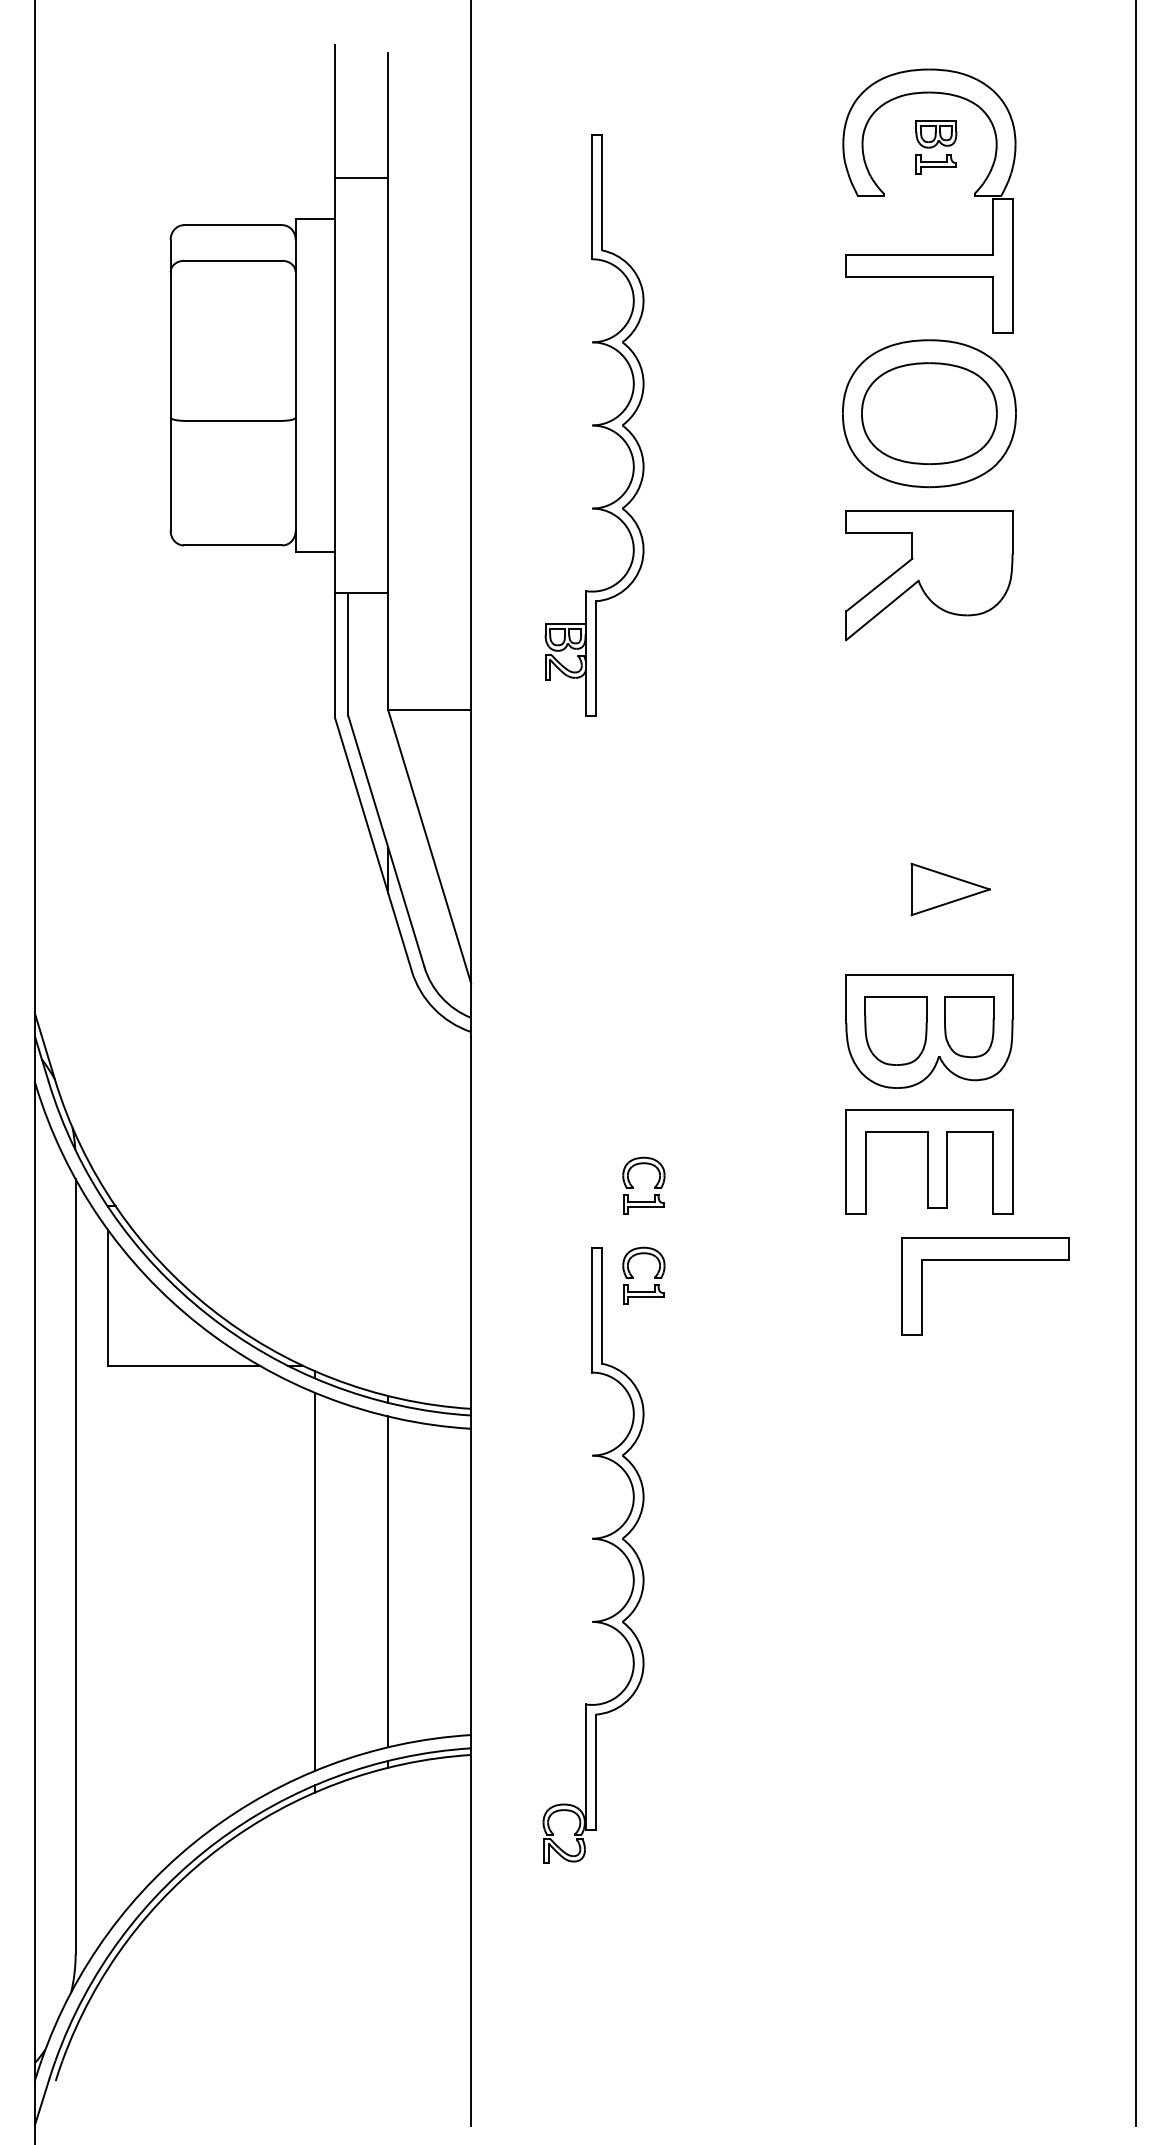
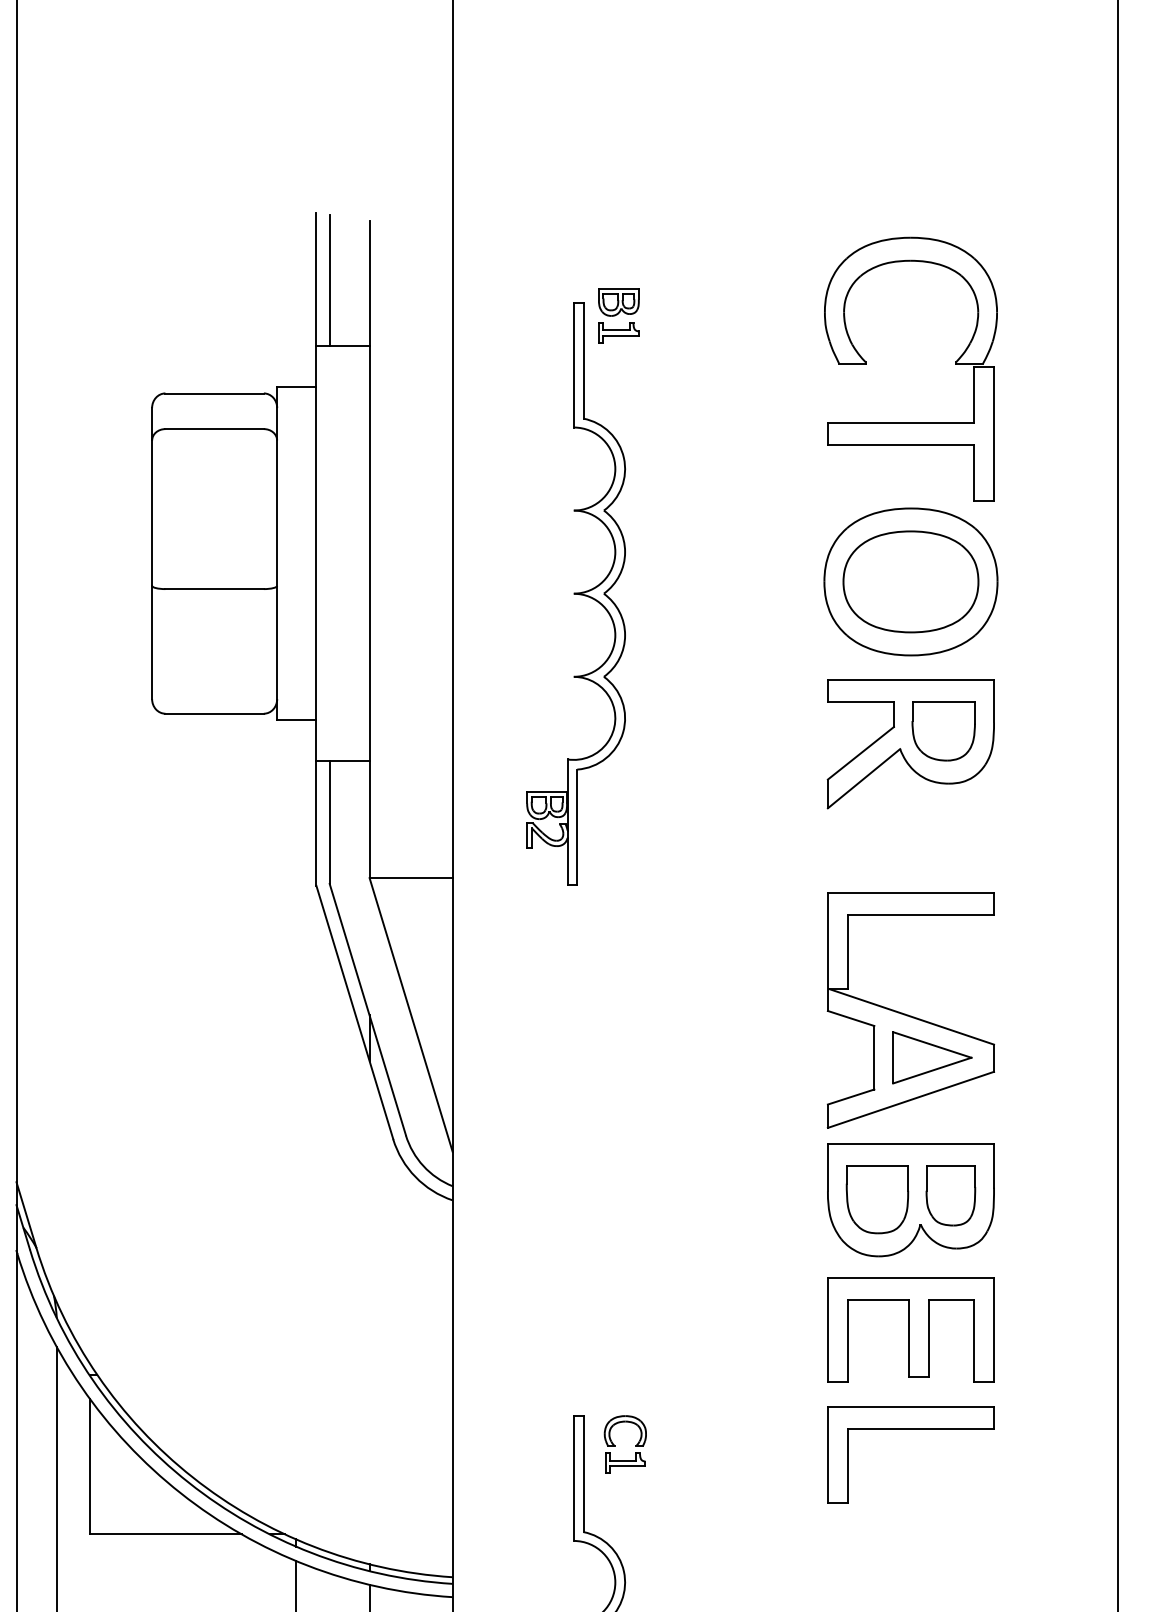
line: (348, 111) -> (329, 279), added
part: (936, 147) -> (619, 315), moved
part: (962, 562) -> (944, 730), added
part: (929, 842) -> (911, 1010), added
part: (633, 1186) -> (615, 1354), removed
part: (985, 1260) -> (911, 1428), moved

